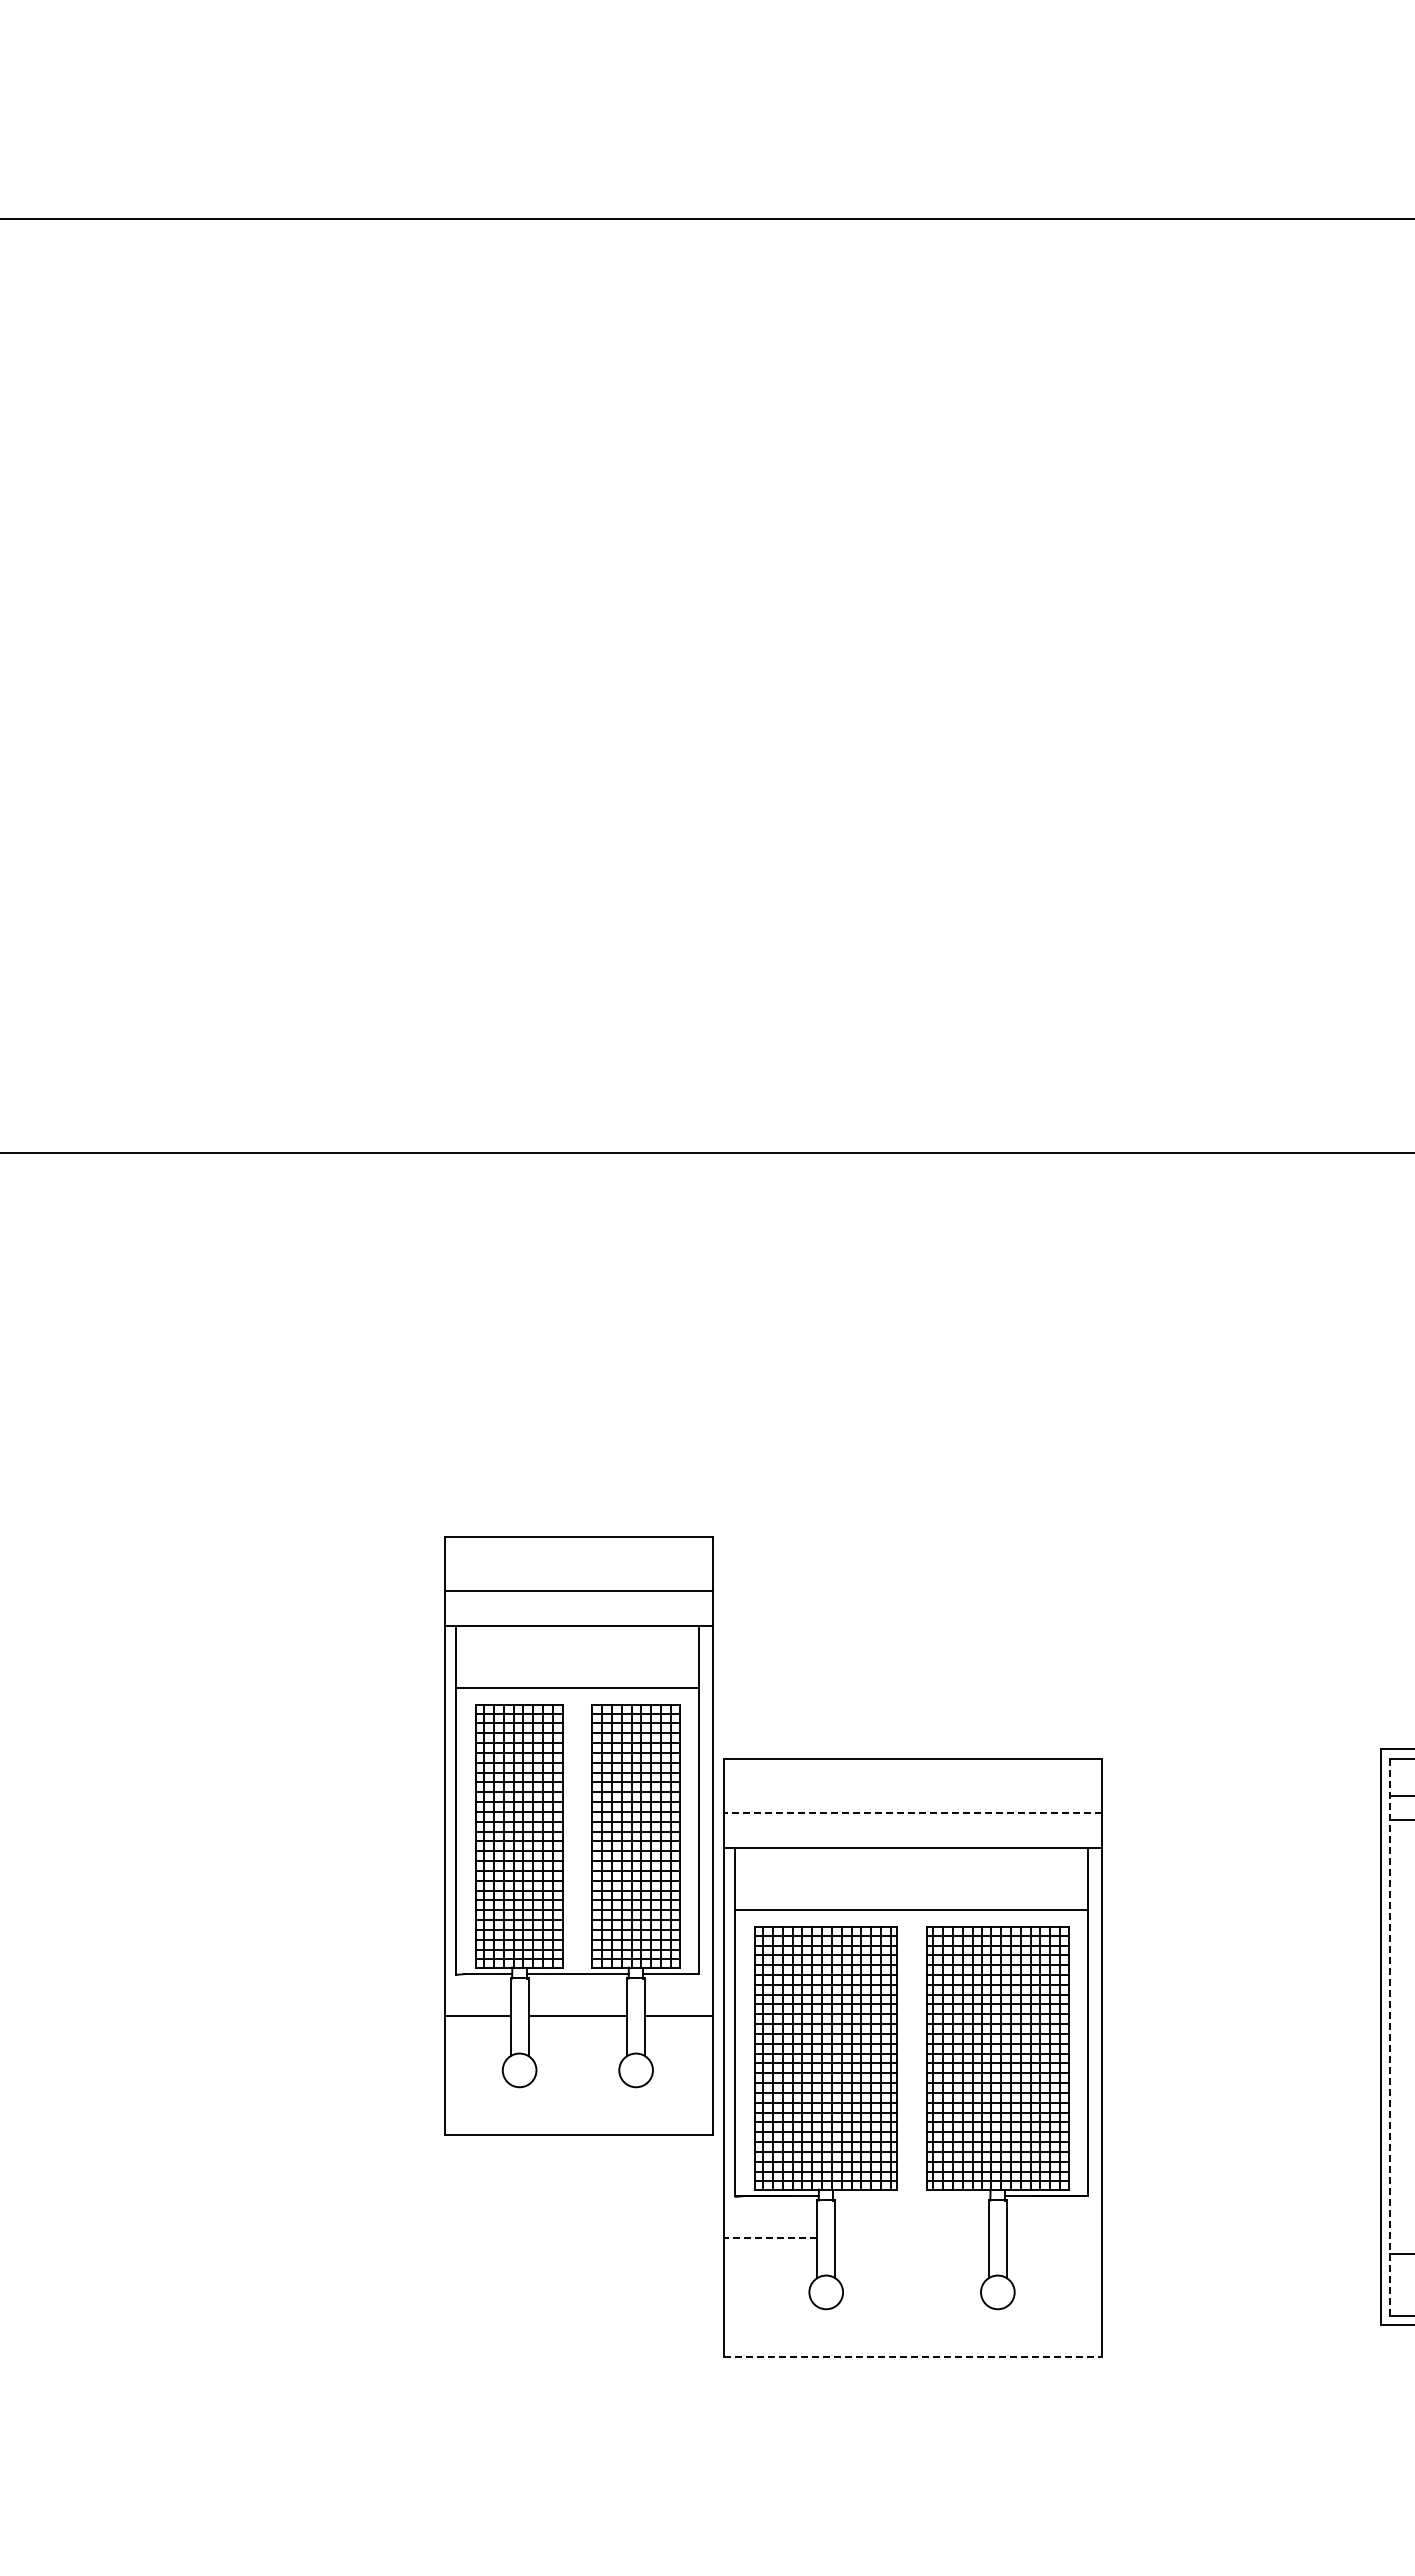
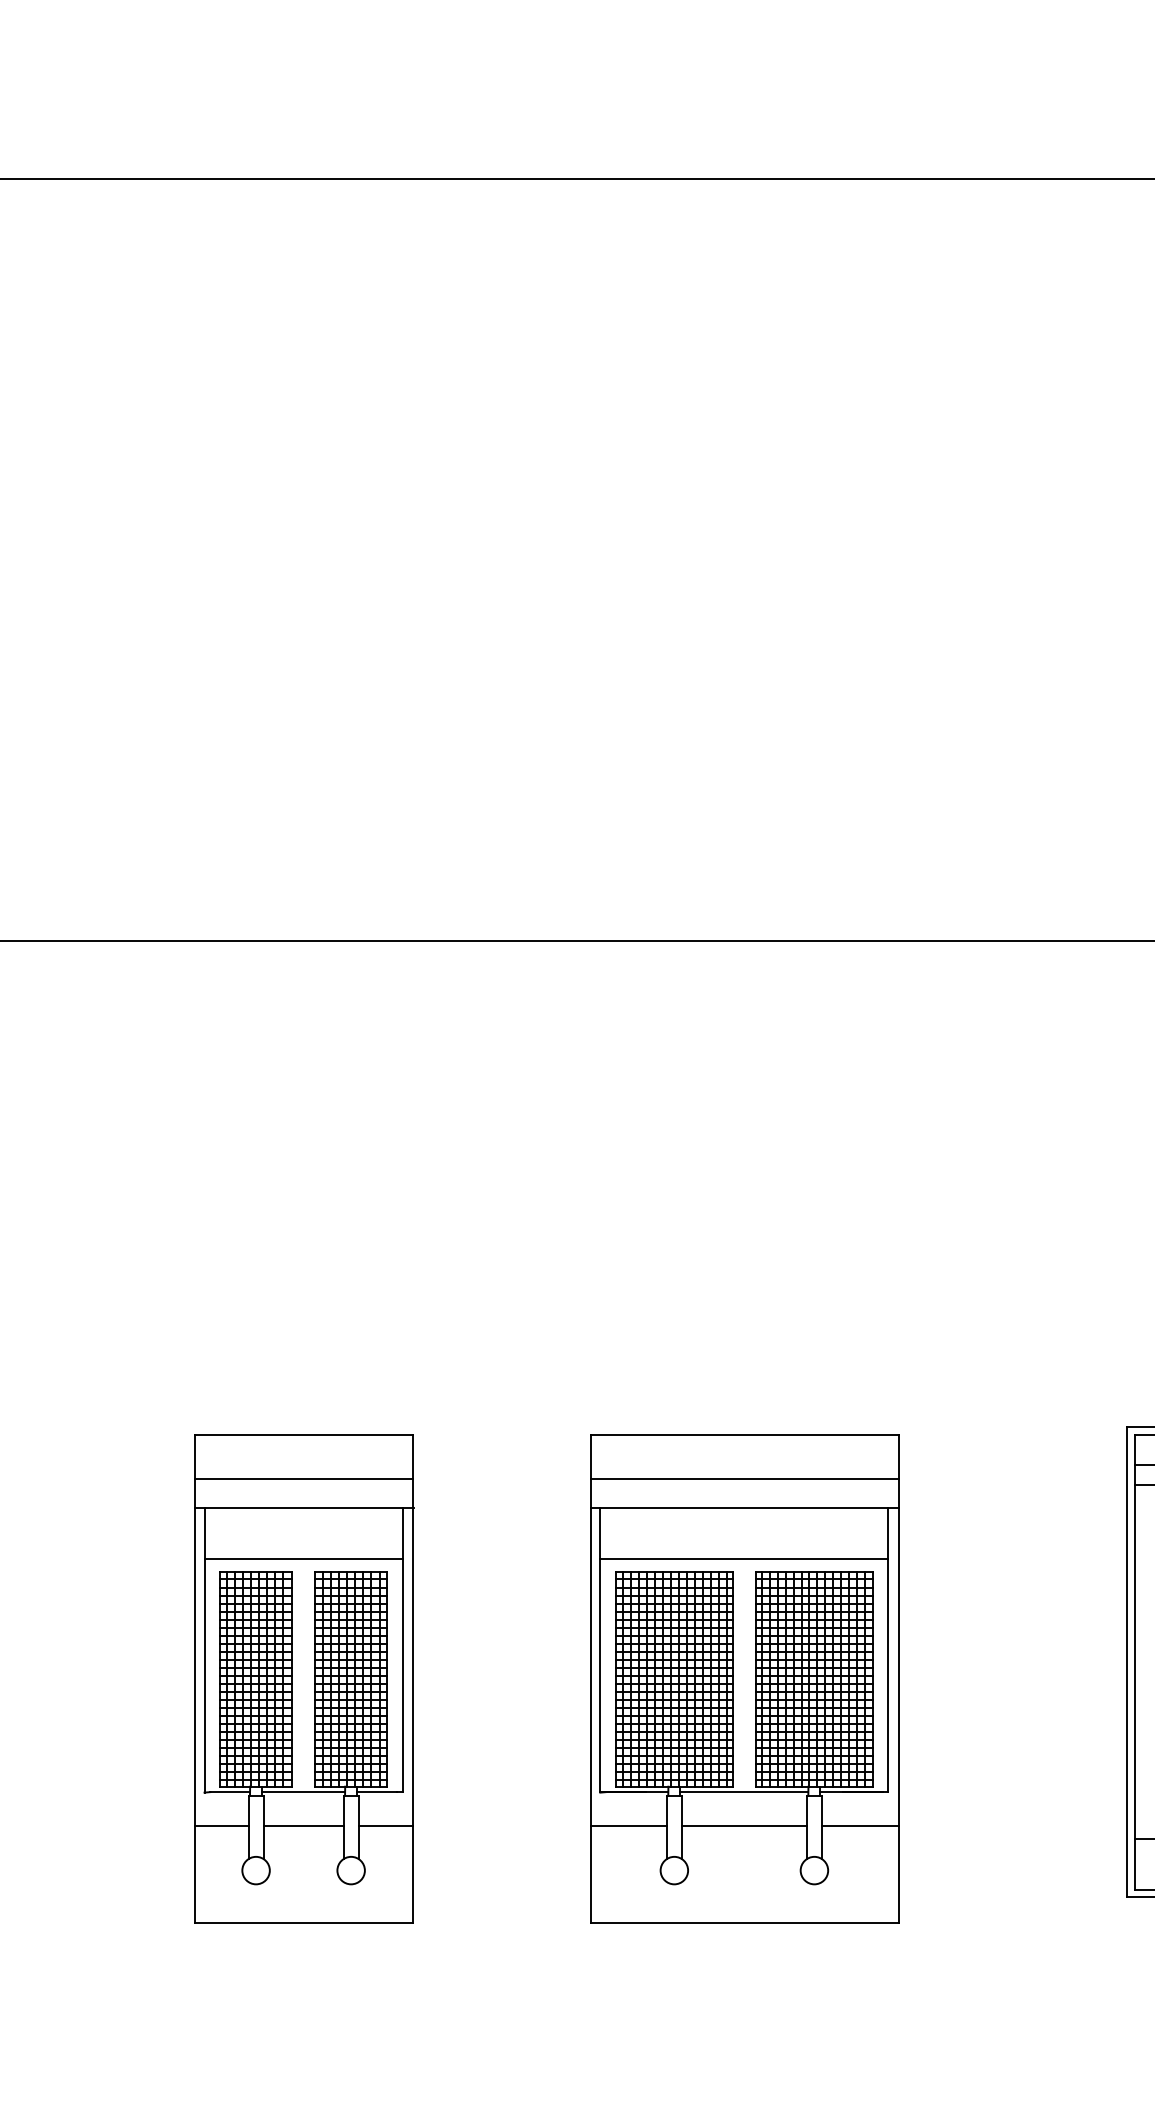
line: (912, 1812) -> (744, 1478), dashed -> solid
part: (578, 1835) -> (304, 1678), moved
line: (1390, 2037) -> (1134, 1662), dashed -> solid
line: (911, 2196) -> (743, 1792), added
line: (770, 2238) -> (628, 1826), dashed -> solid
line: (911, 2238) -> (743, 1826), added
line: (1053, 2238) -> (859, 1826), added
line: (912, 2356) -> (744, 1922), dashed -> solid

